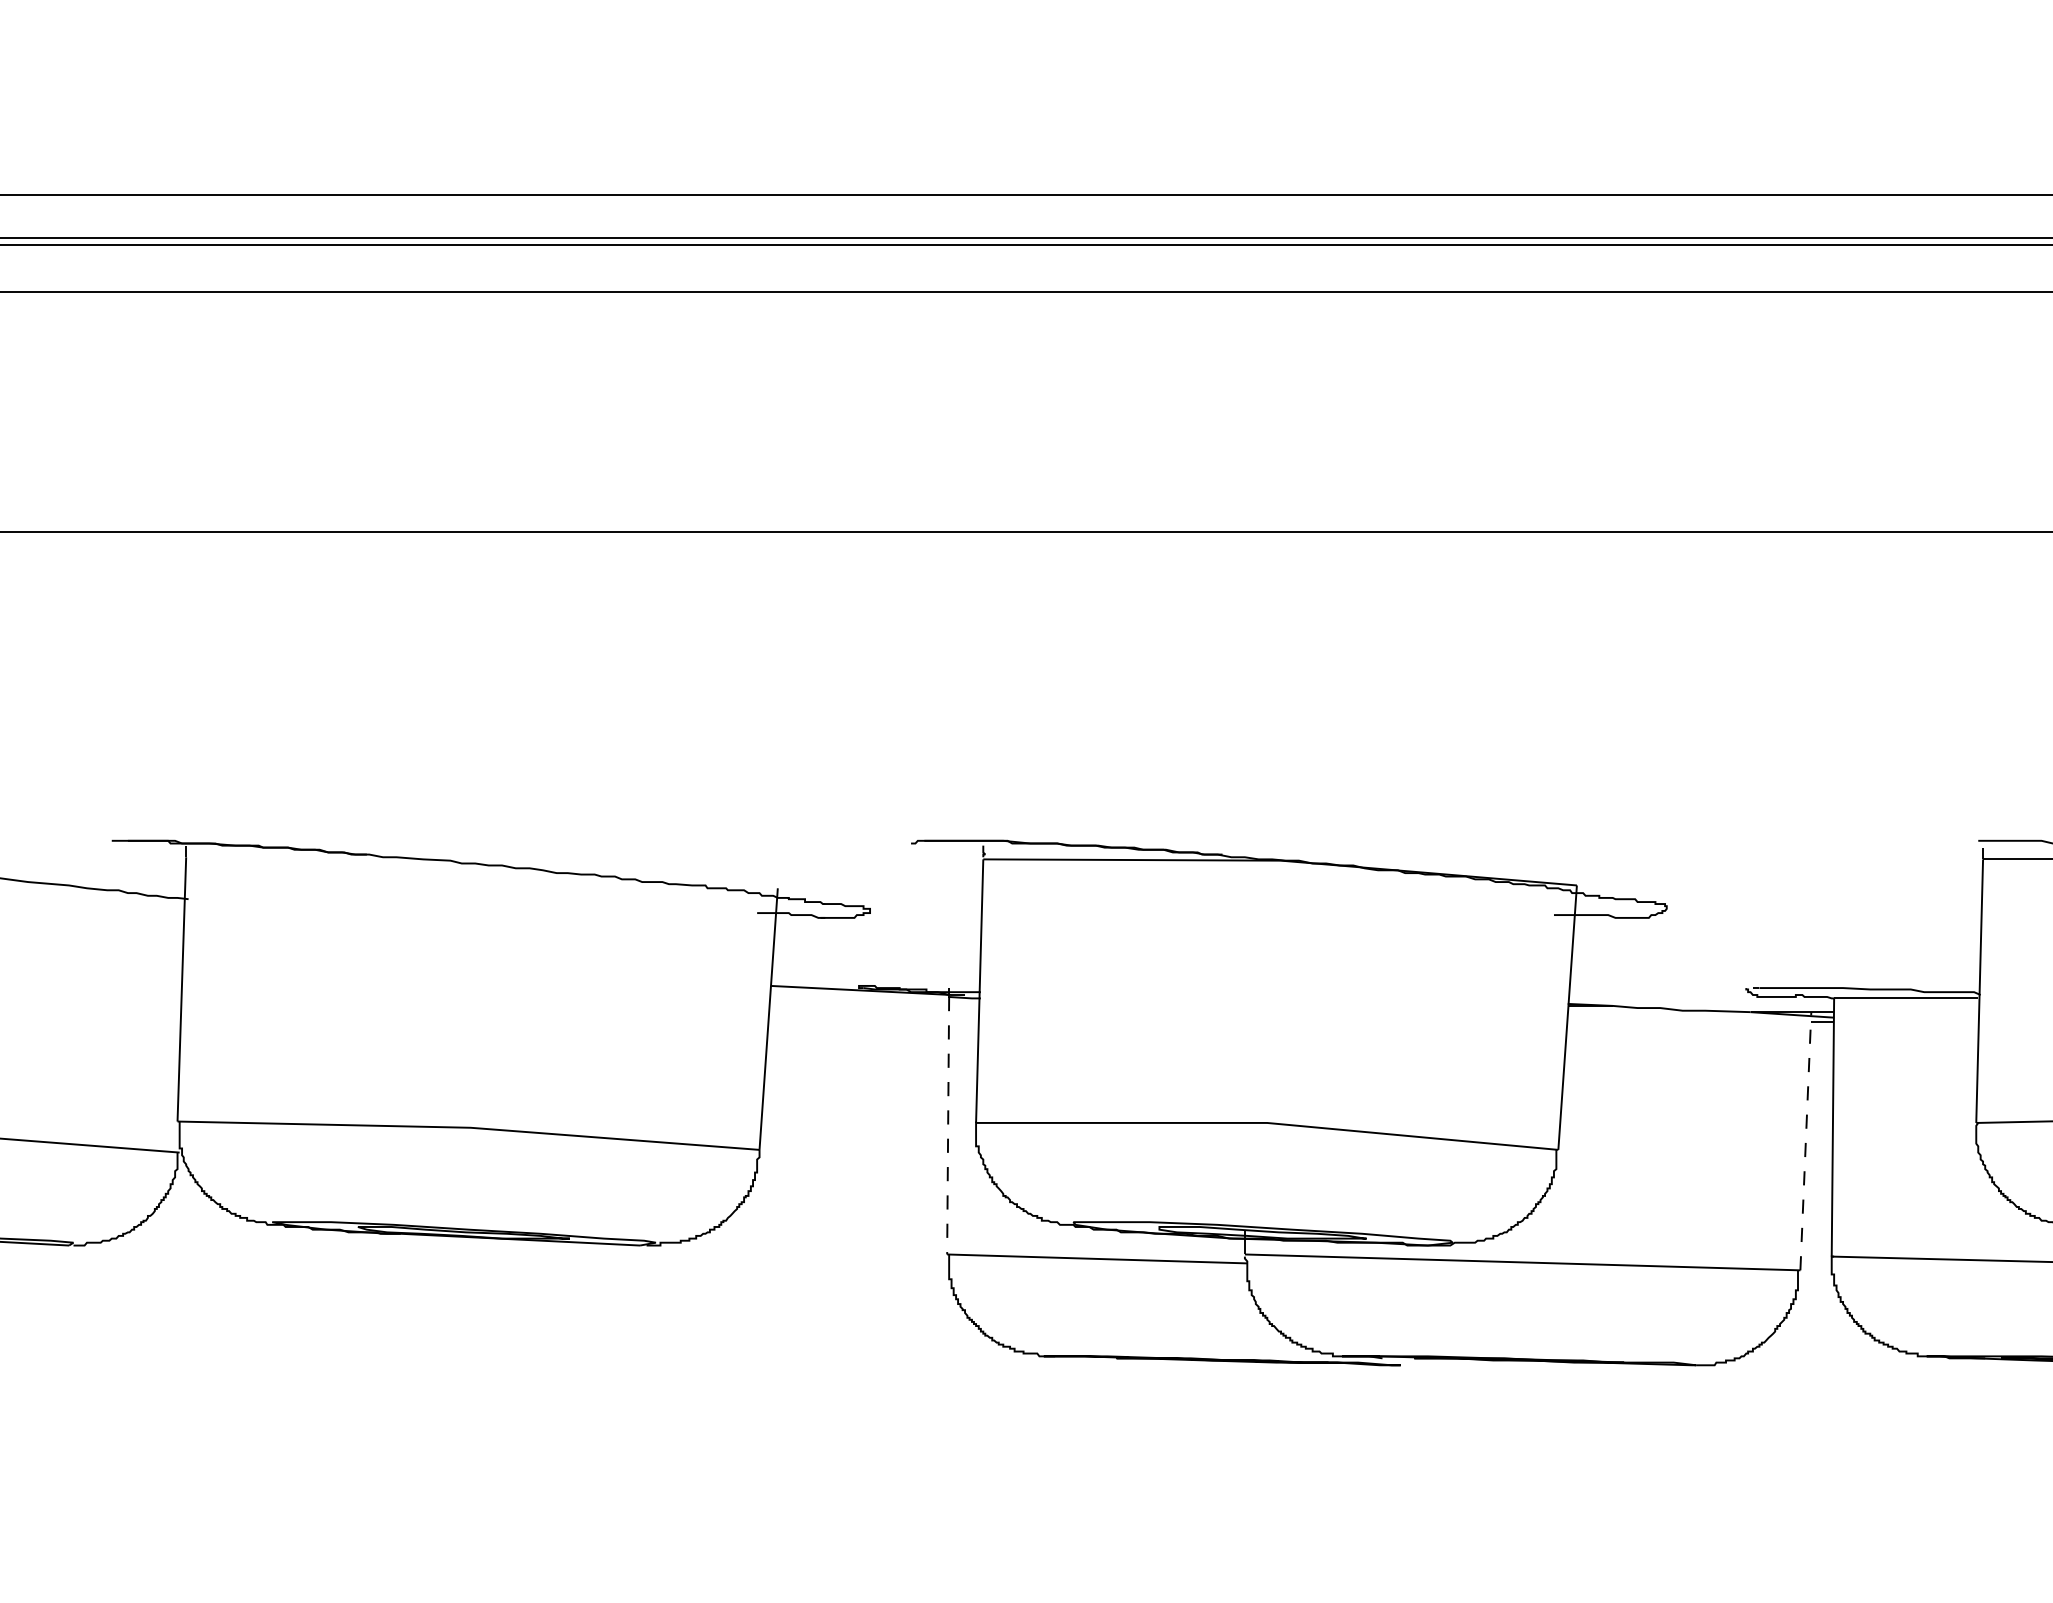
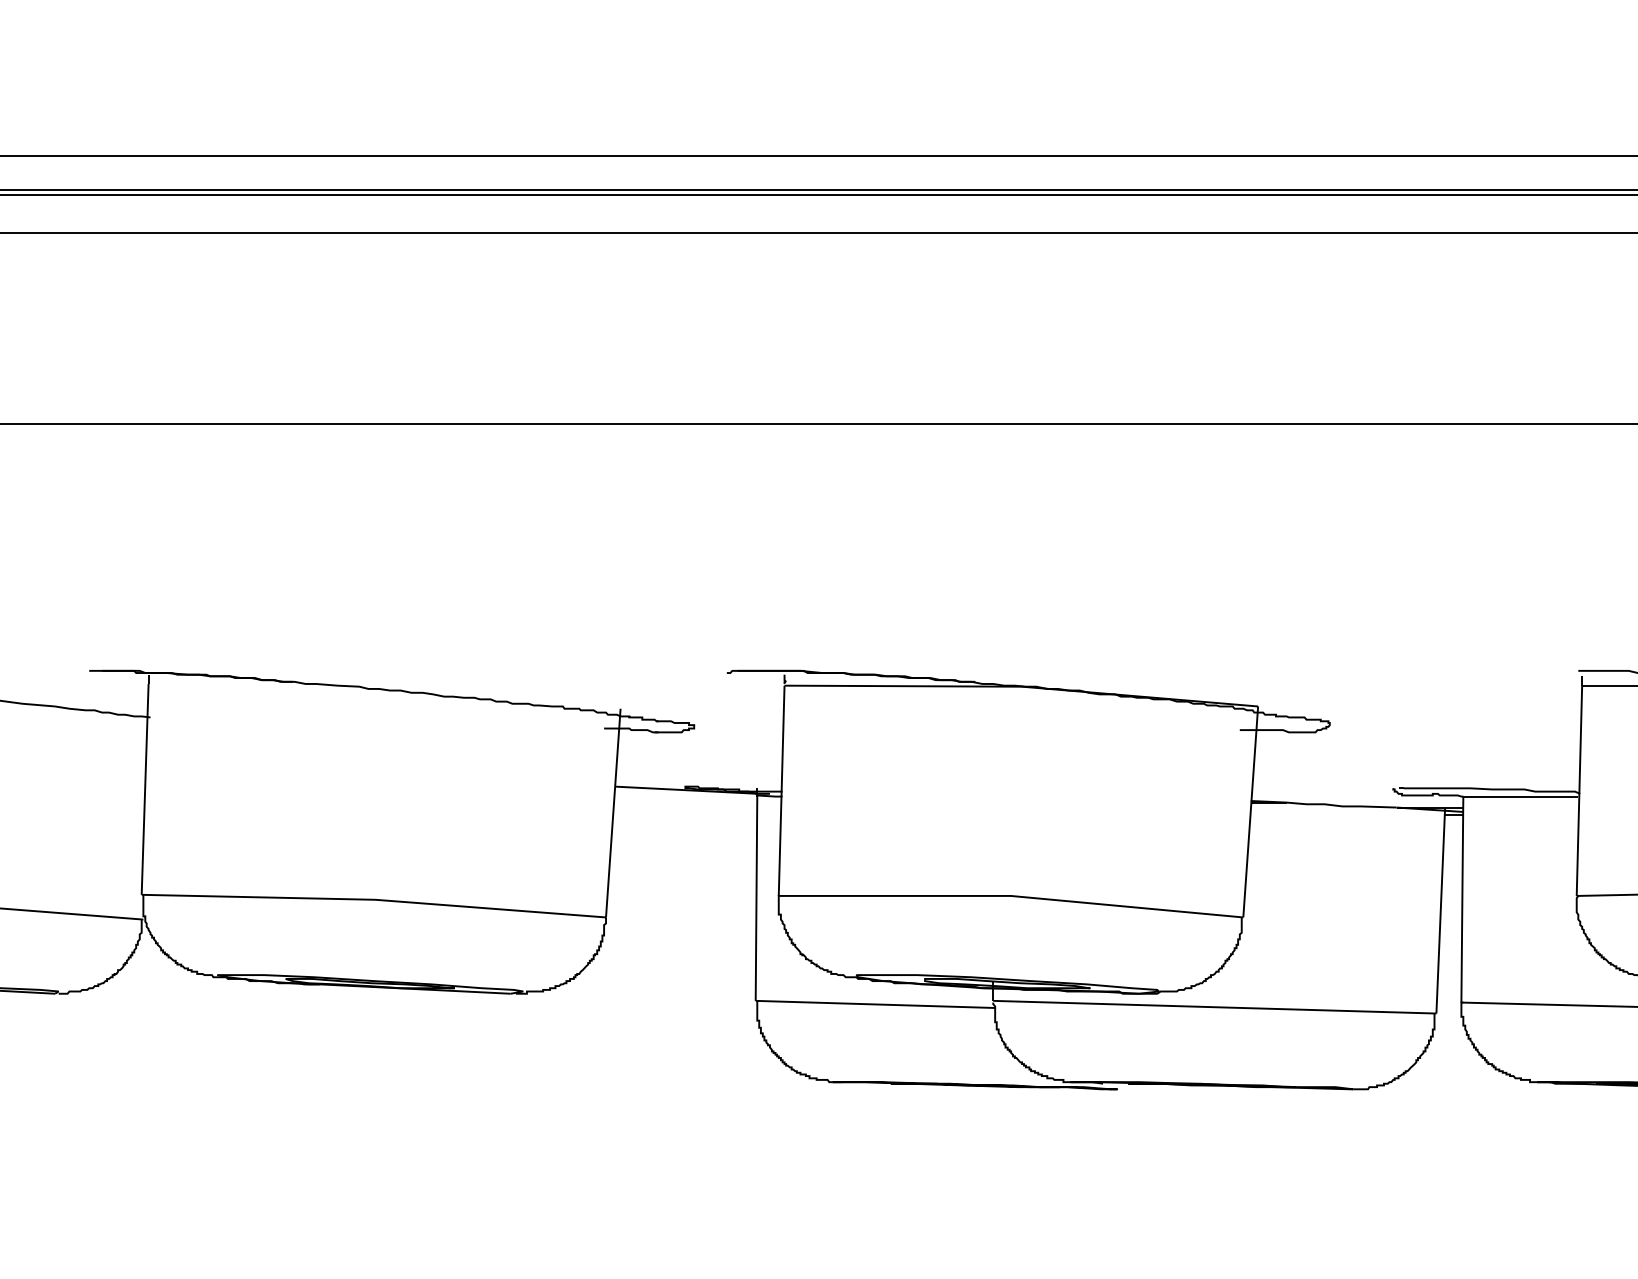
line: (948, 1125) -> (756, 897), dashed -> solid
line: (1805, 1140) -> (1440, 909), dashed -> solid

